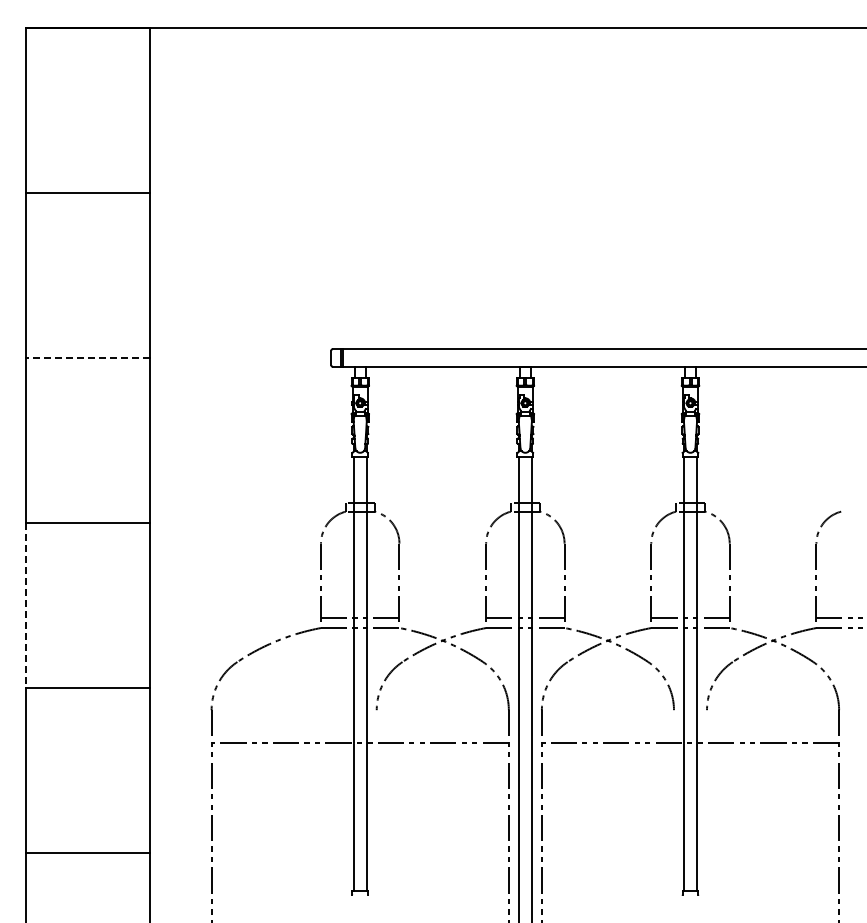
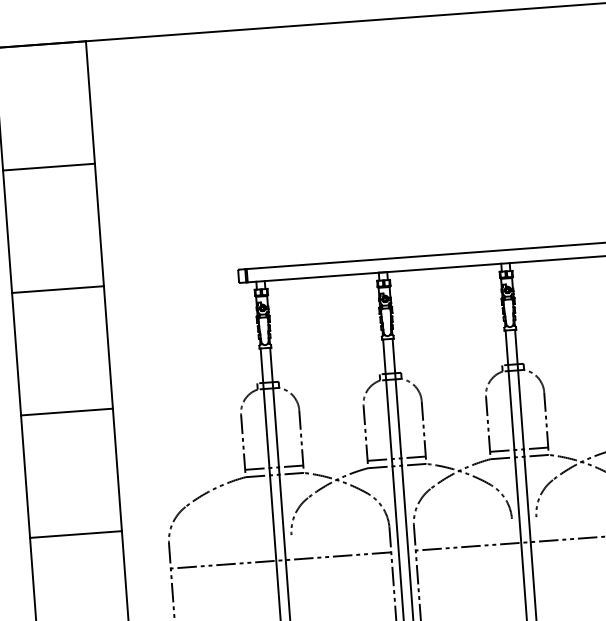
line: (87, 357) -> (57, 289), dashed -> solid
line: (25, 605) -> (25, 476), dashed -> solid

